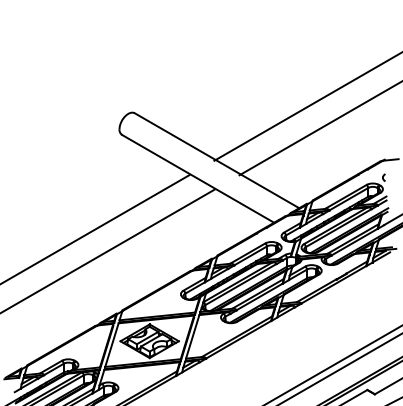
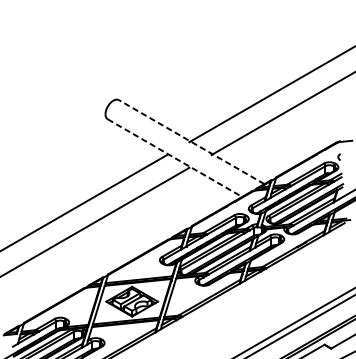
line: (216, 160) -> (191, 141), solid -> dashed
line: (198, 178) -> (175, 157), solid -> dashed

